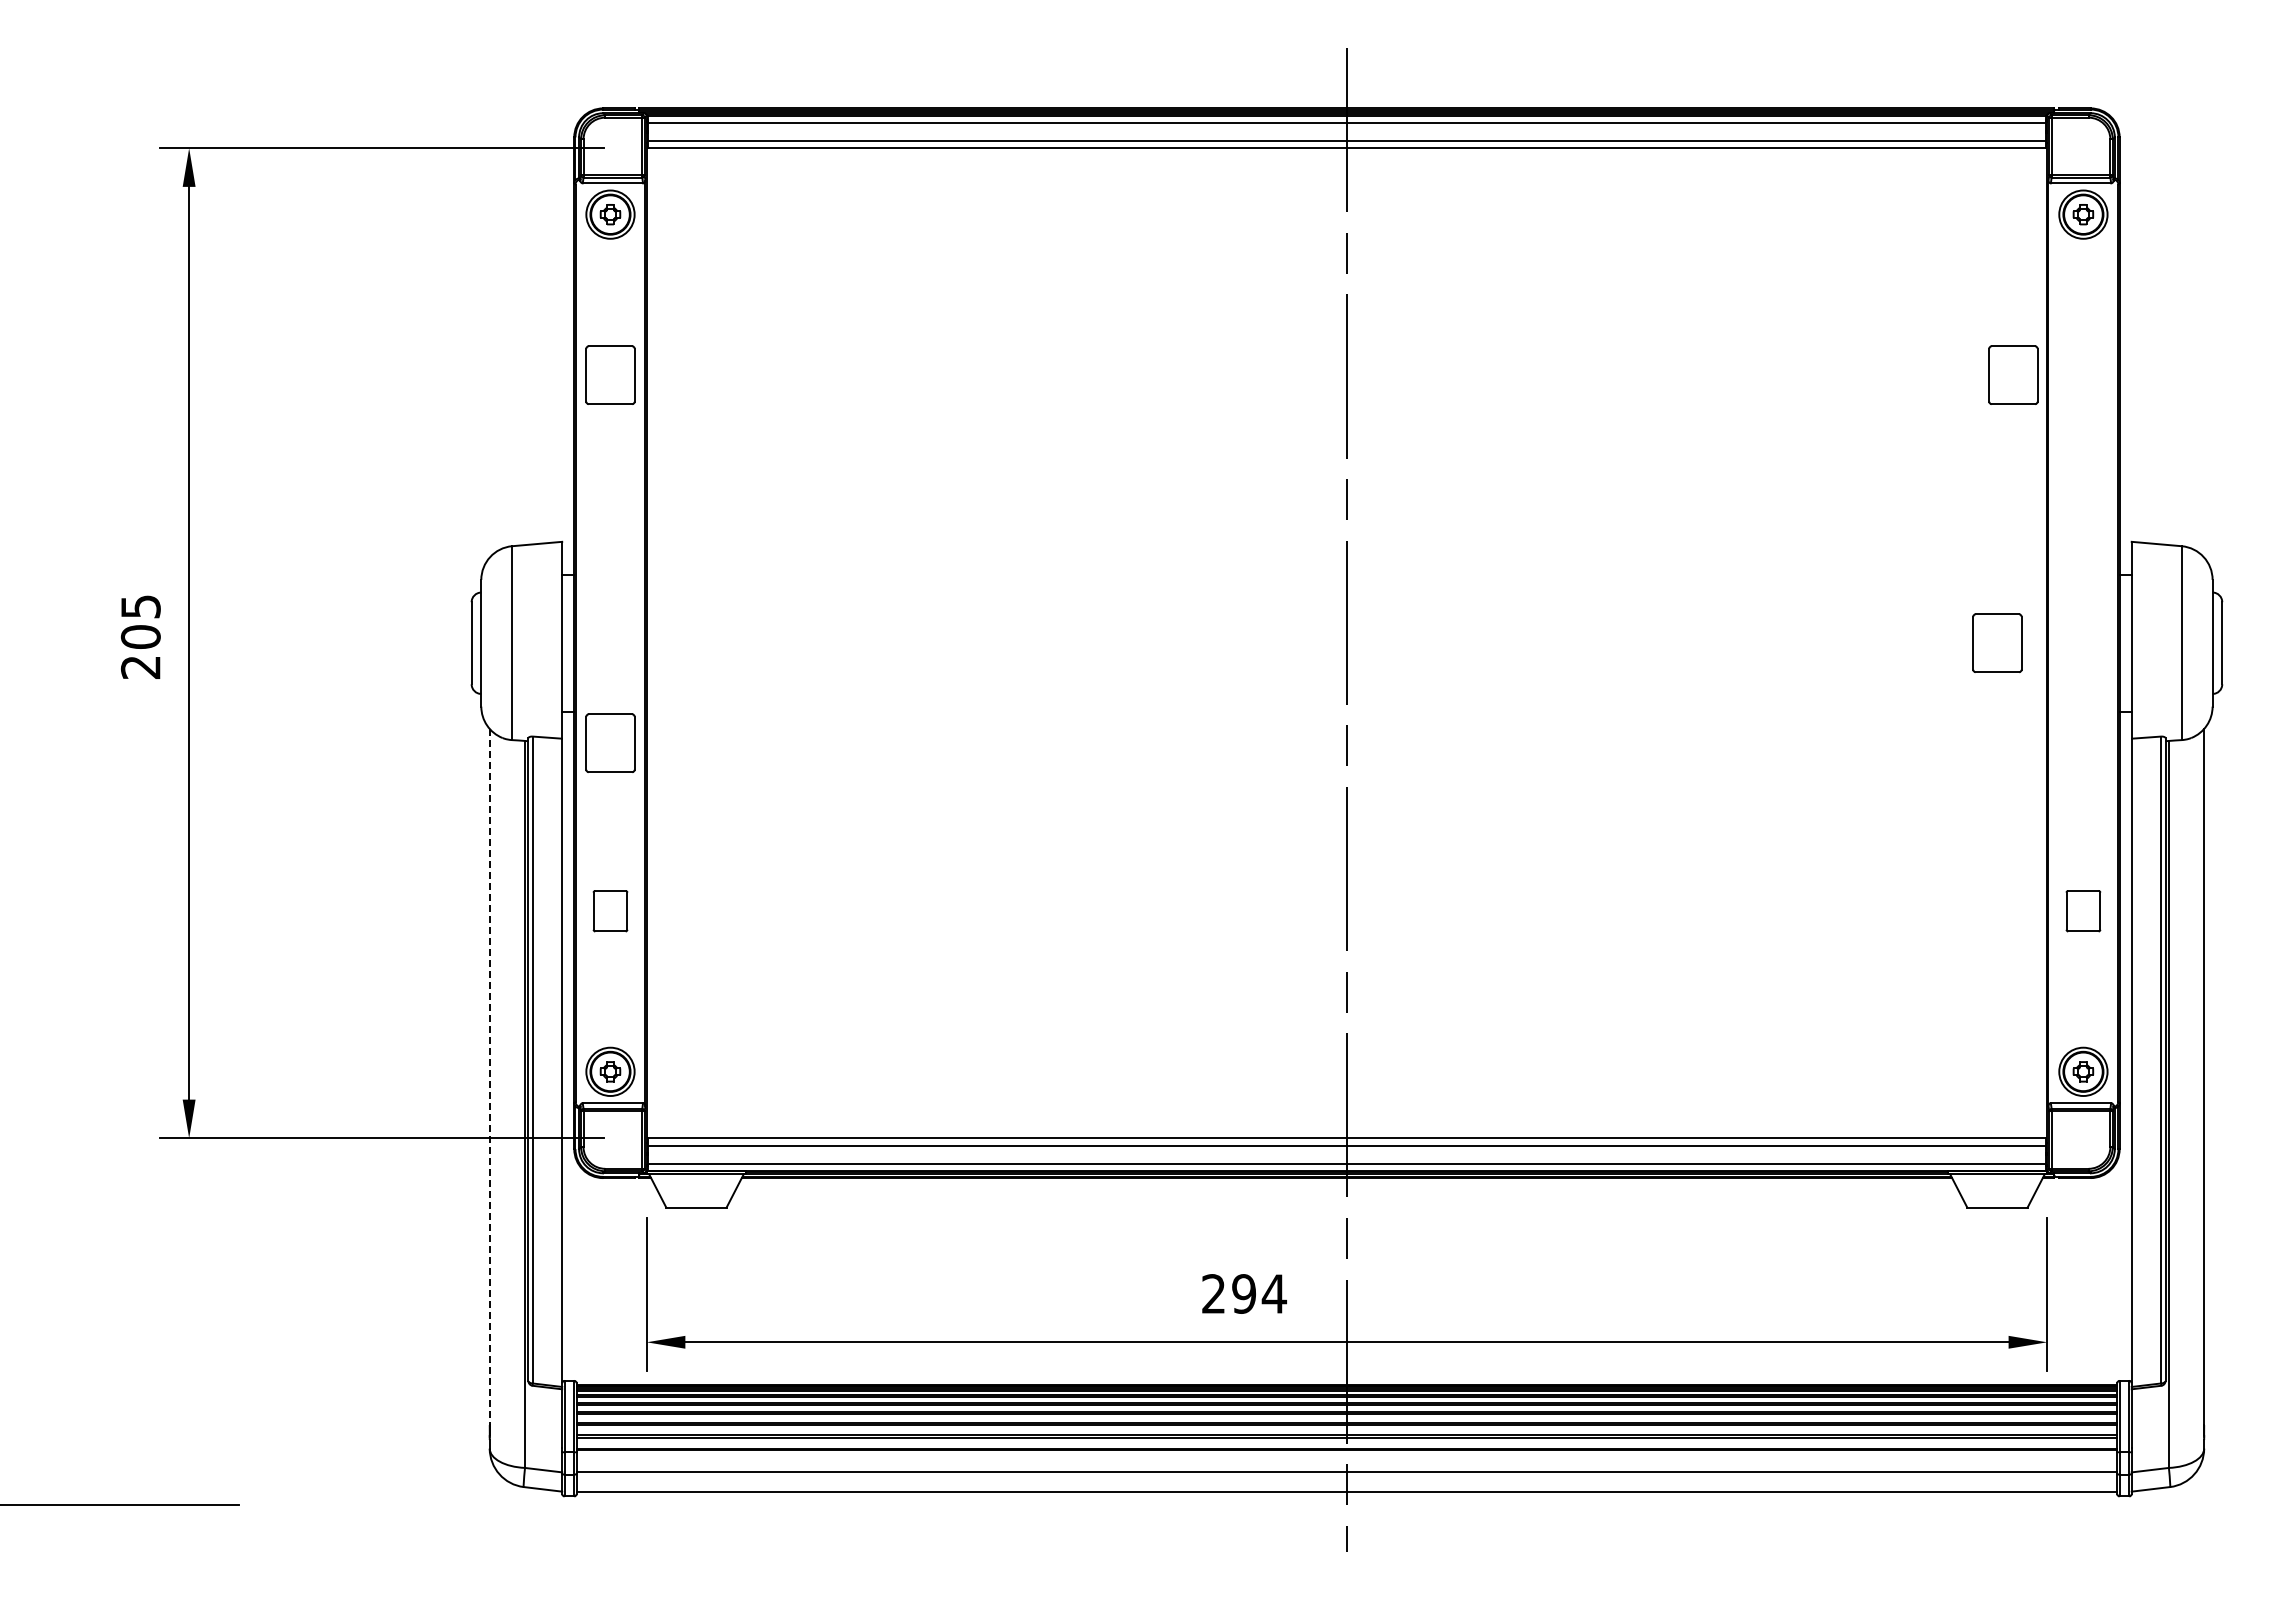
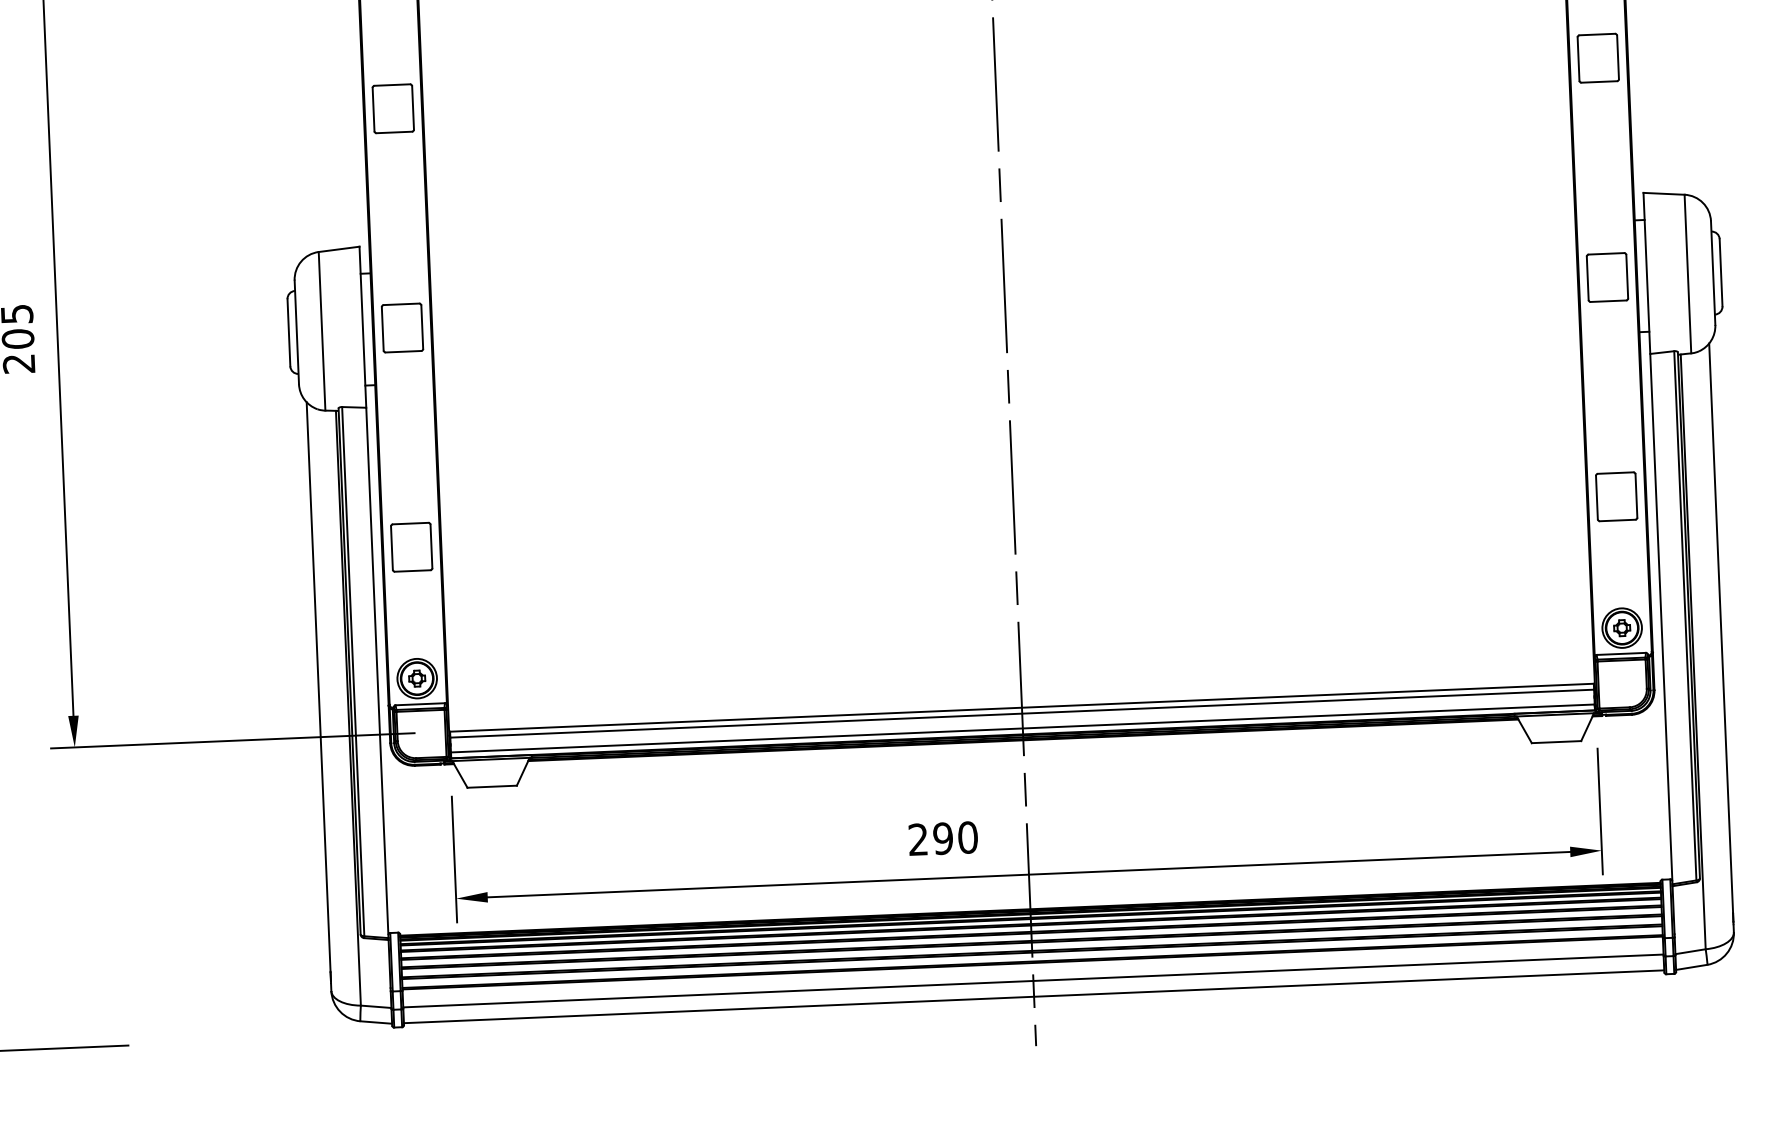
part: (2013, 374) -> (1598, 57), moved
part: (1997, 642) -> (1607, 276), moved
part: (610, 742) -> (402, 327), moved
part: (610, 910) -> (411, 546), size x1.43
part: (2083, 910) -> (1616, 496), size x1.43
line: (489, 1077) -> (318, 687), dashed -> solid
text: (1274, 1293) -> (968, 837), 294 -> 290

